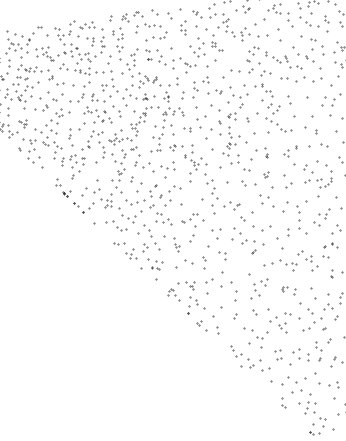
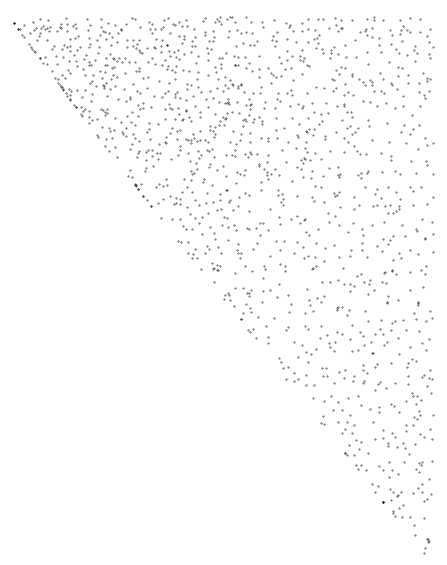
part: (290, 151) -> (363, 174), size x0.7
part: (167, 166) -> (240, 172), size x0.6
part: (210, 185) -> (280, 197), size x0.6
part: (89, 187) -> (161, 183), size x0.6
part: (155, 263) -> (215, 266), size x0.6

